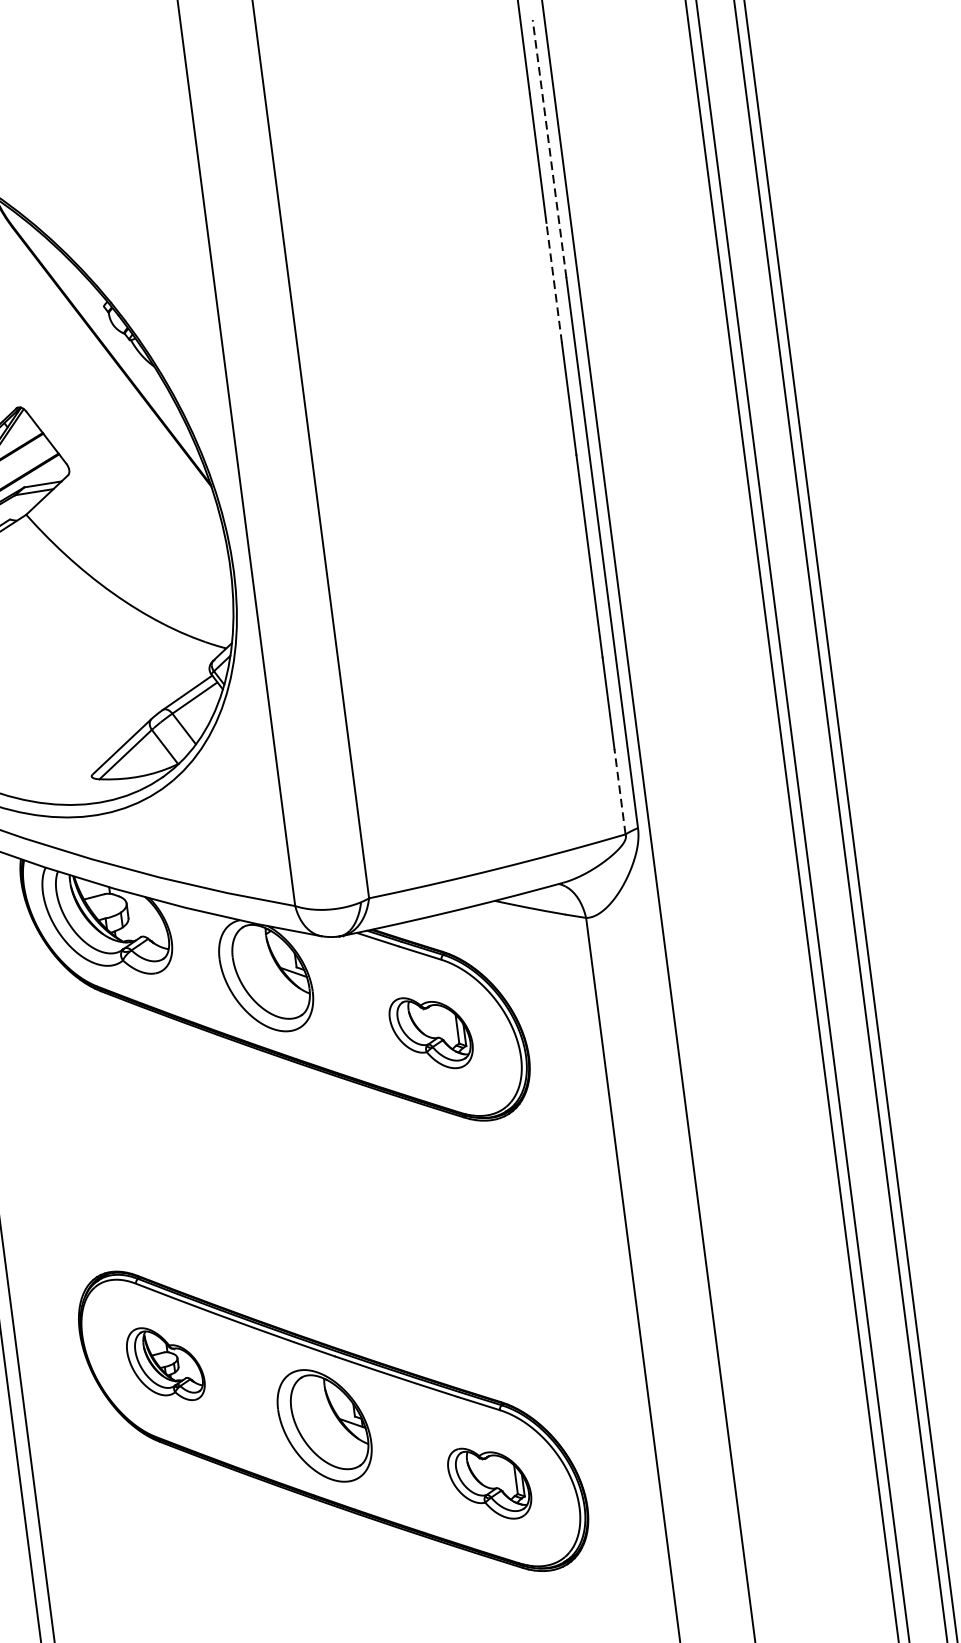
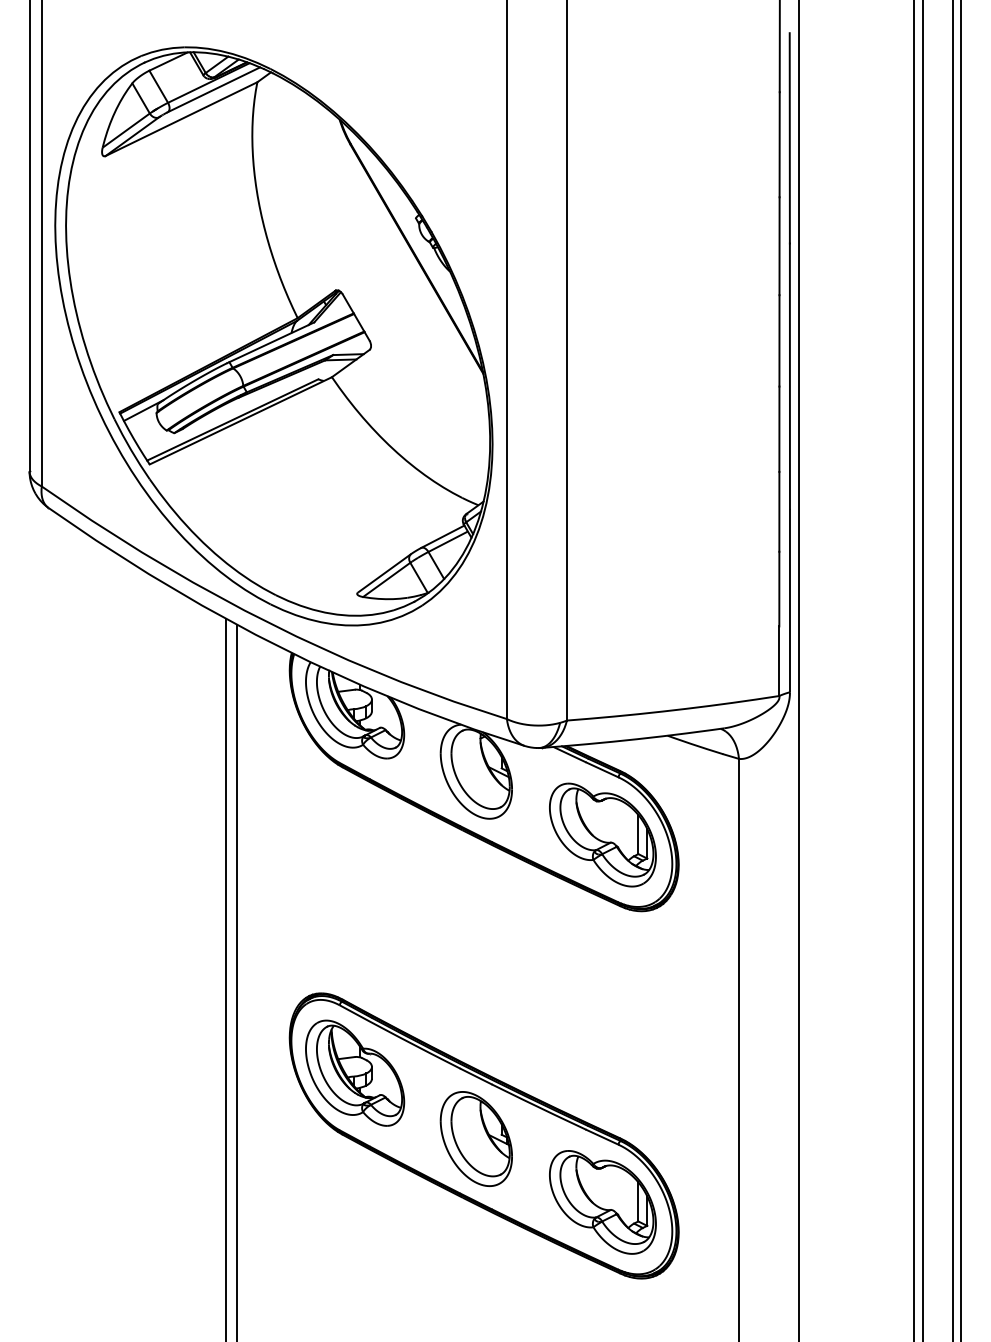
line: (549, 148) -> (789, 137), dashed -> solid
line: (554, 283) -> (779, 246), dashed -> solid
line: (620, 792) -> (779, 661), dashed -> solid
part: (430, 1032) -> (602, 834), size x1.67
part: (165, 1363) -> (355, 1072), size x1.67
part: (489, 1483) -> (602, 1202), size x1.67

